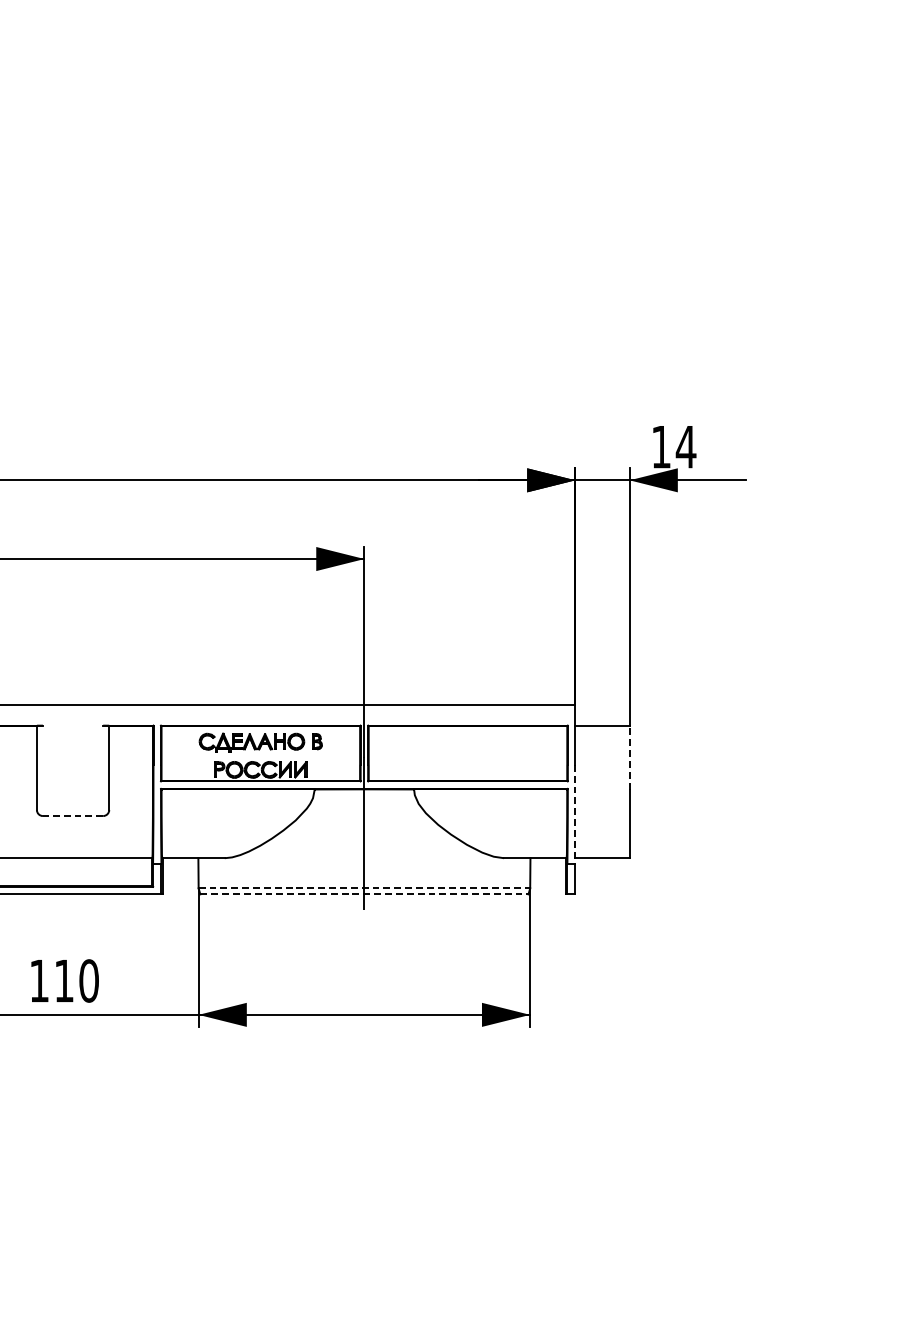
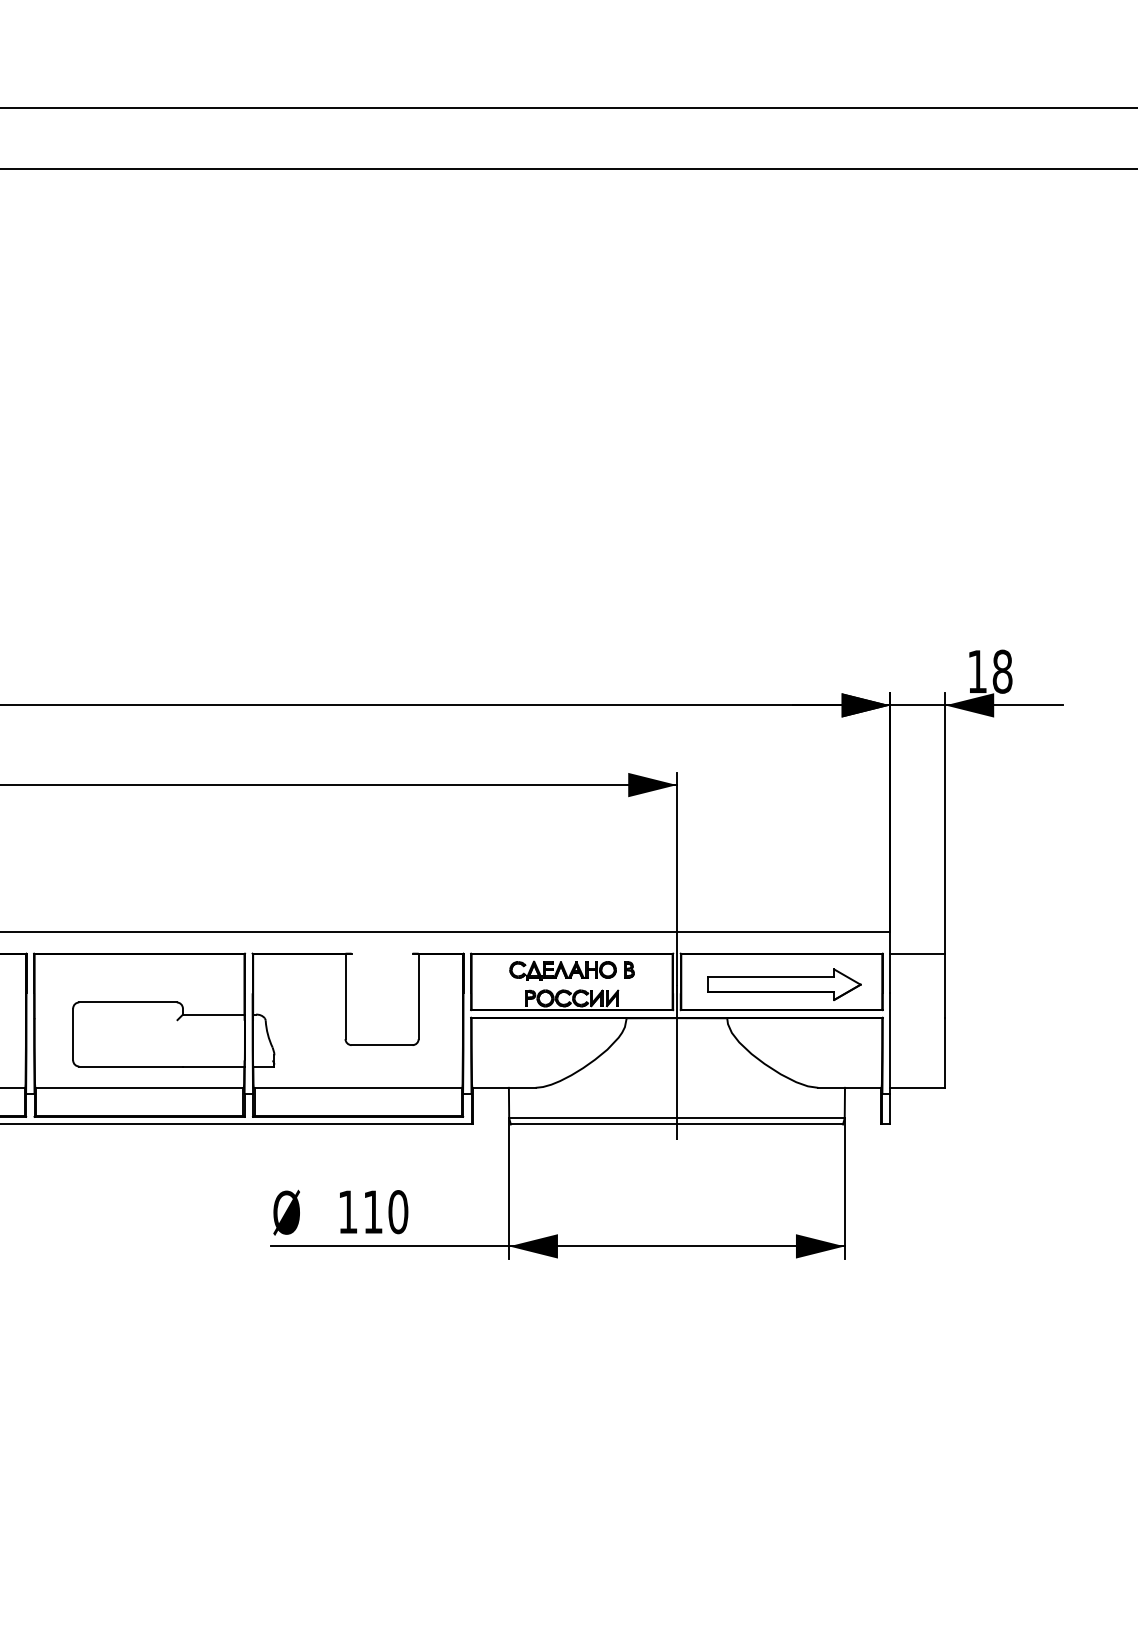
text: (686, 446) -> (1002, 671), 14 -> 18
part: (470, 756) -> (784, 984), added
line: (629, 757) -> (945, 985), dashed -> solid
line: (575, 815) -> (890, 1044), dashed -> solid
line: (72, 816) -> (381, 1045), dashed -> solid
line: (363, 888) -> (676, 1118), dashed -> solid
line: (364, 894) -> (677, 1124), dashed -> solid

